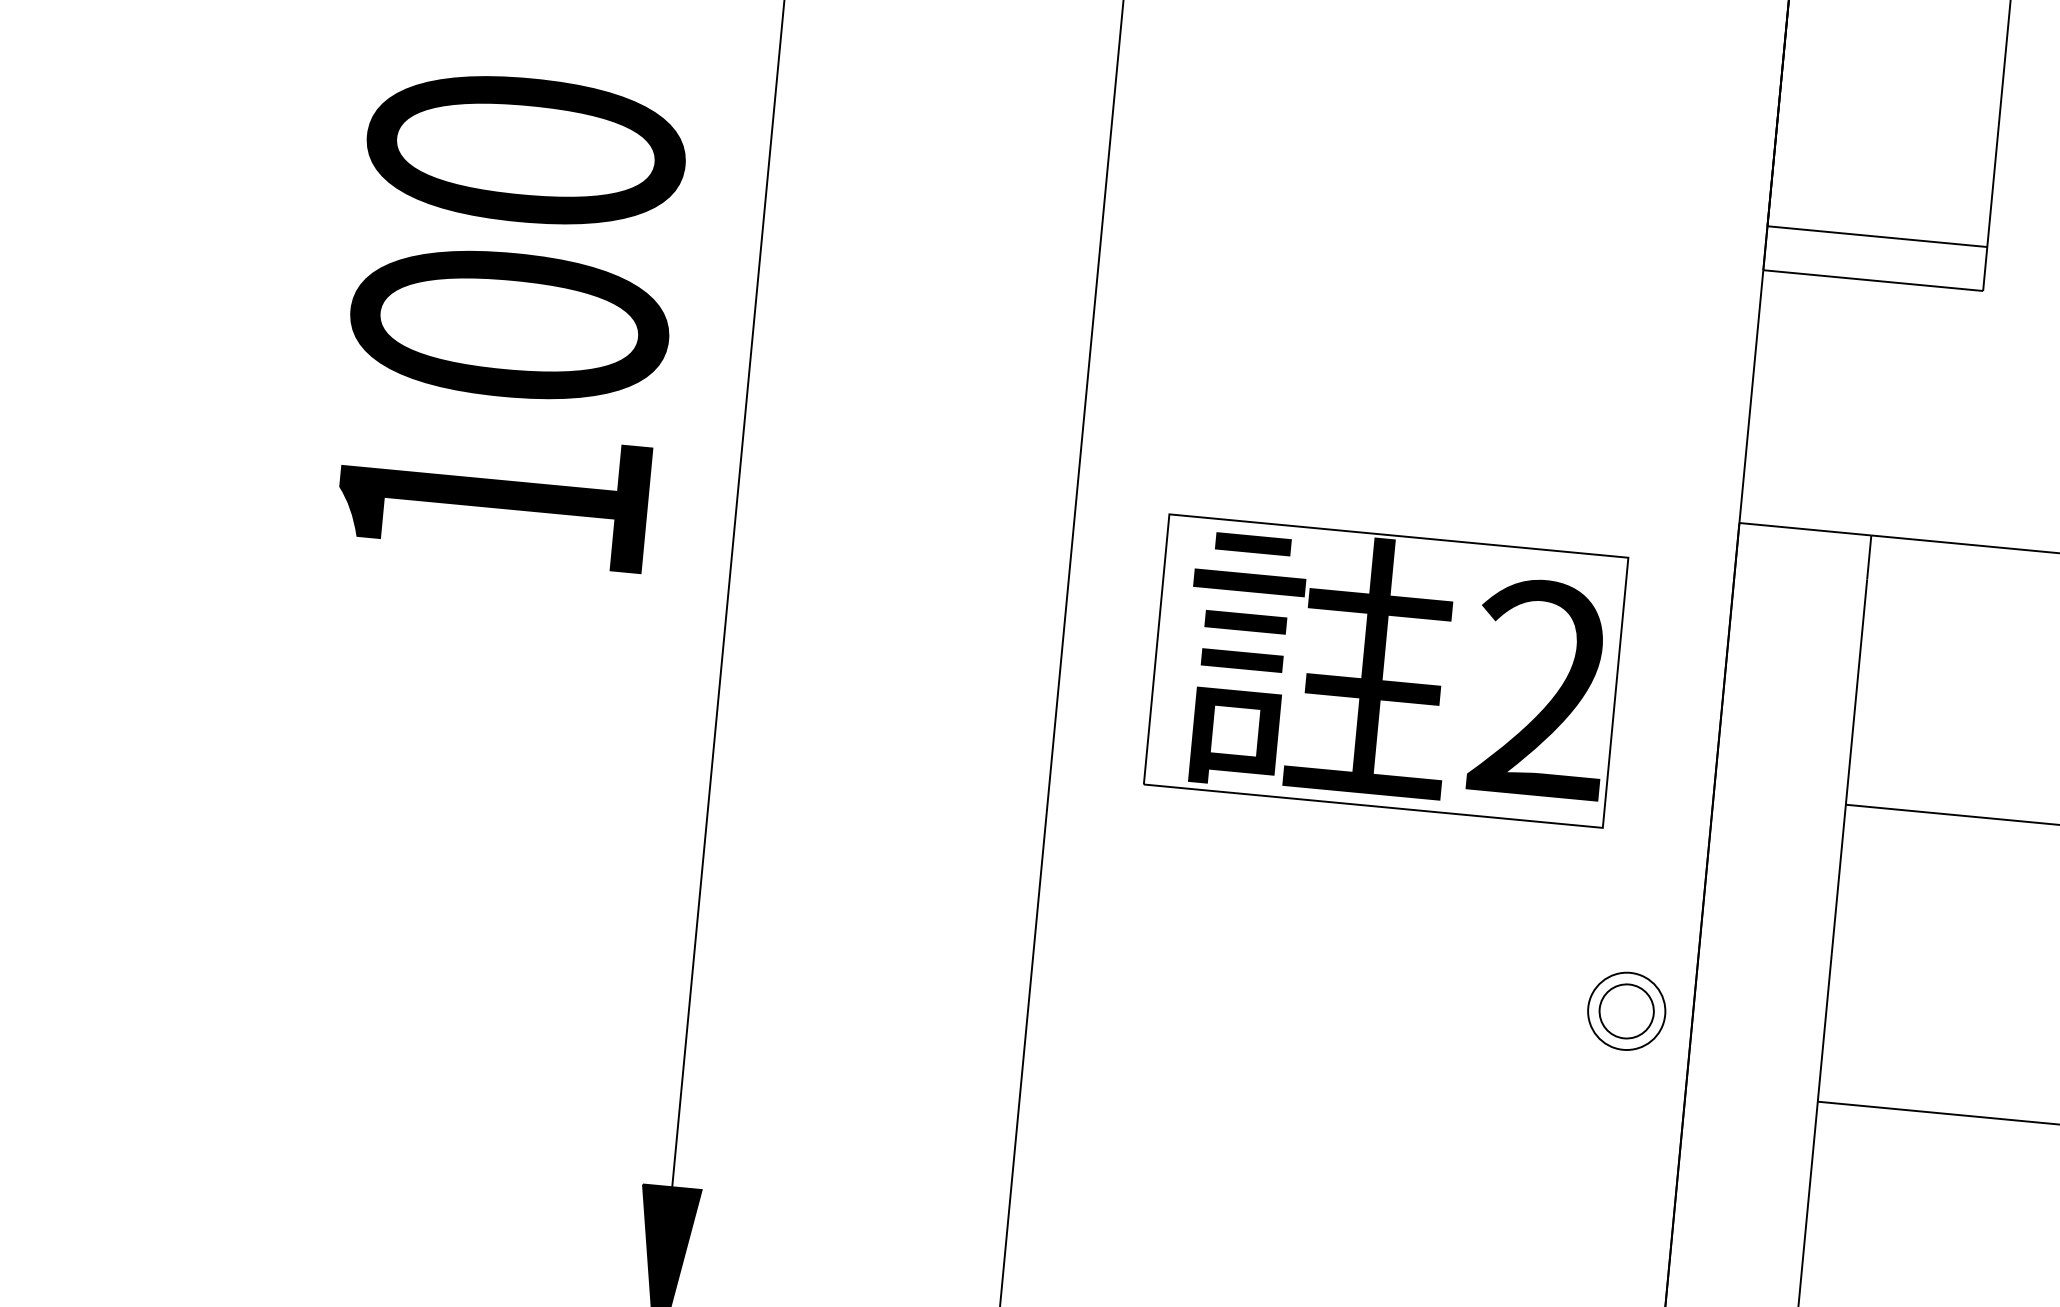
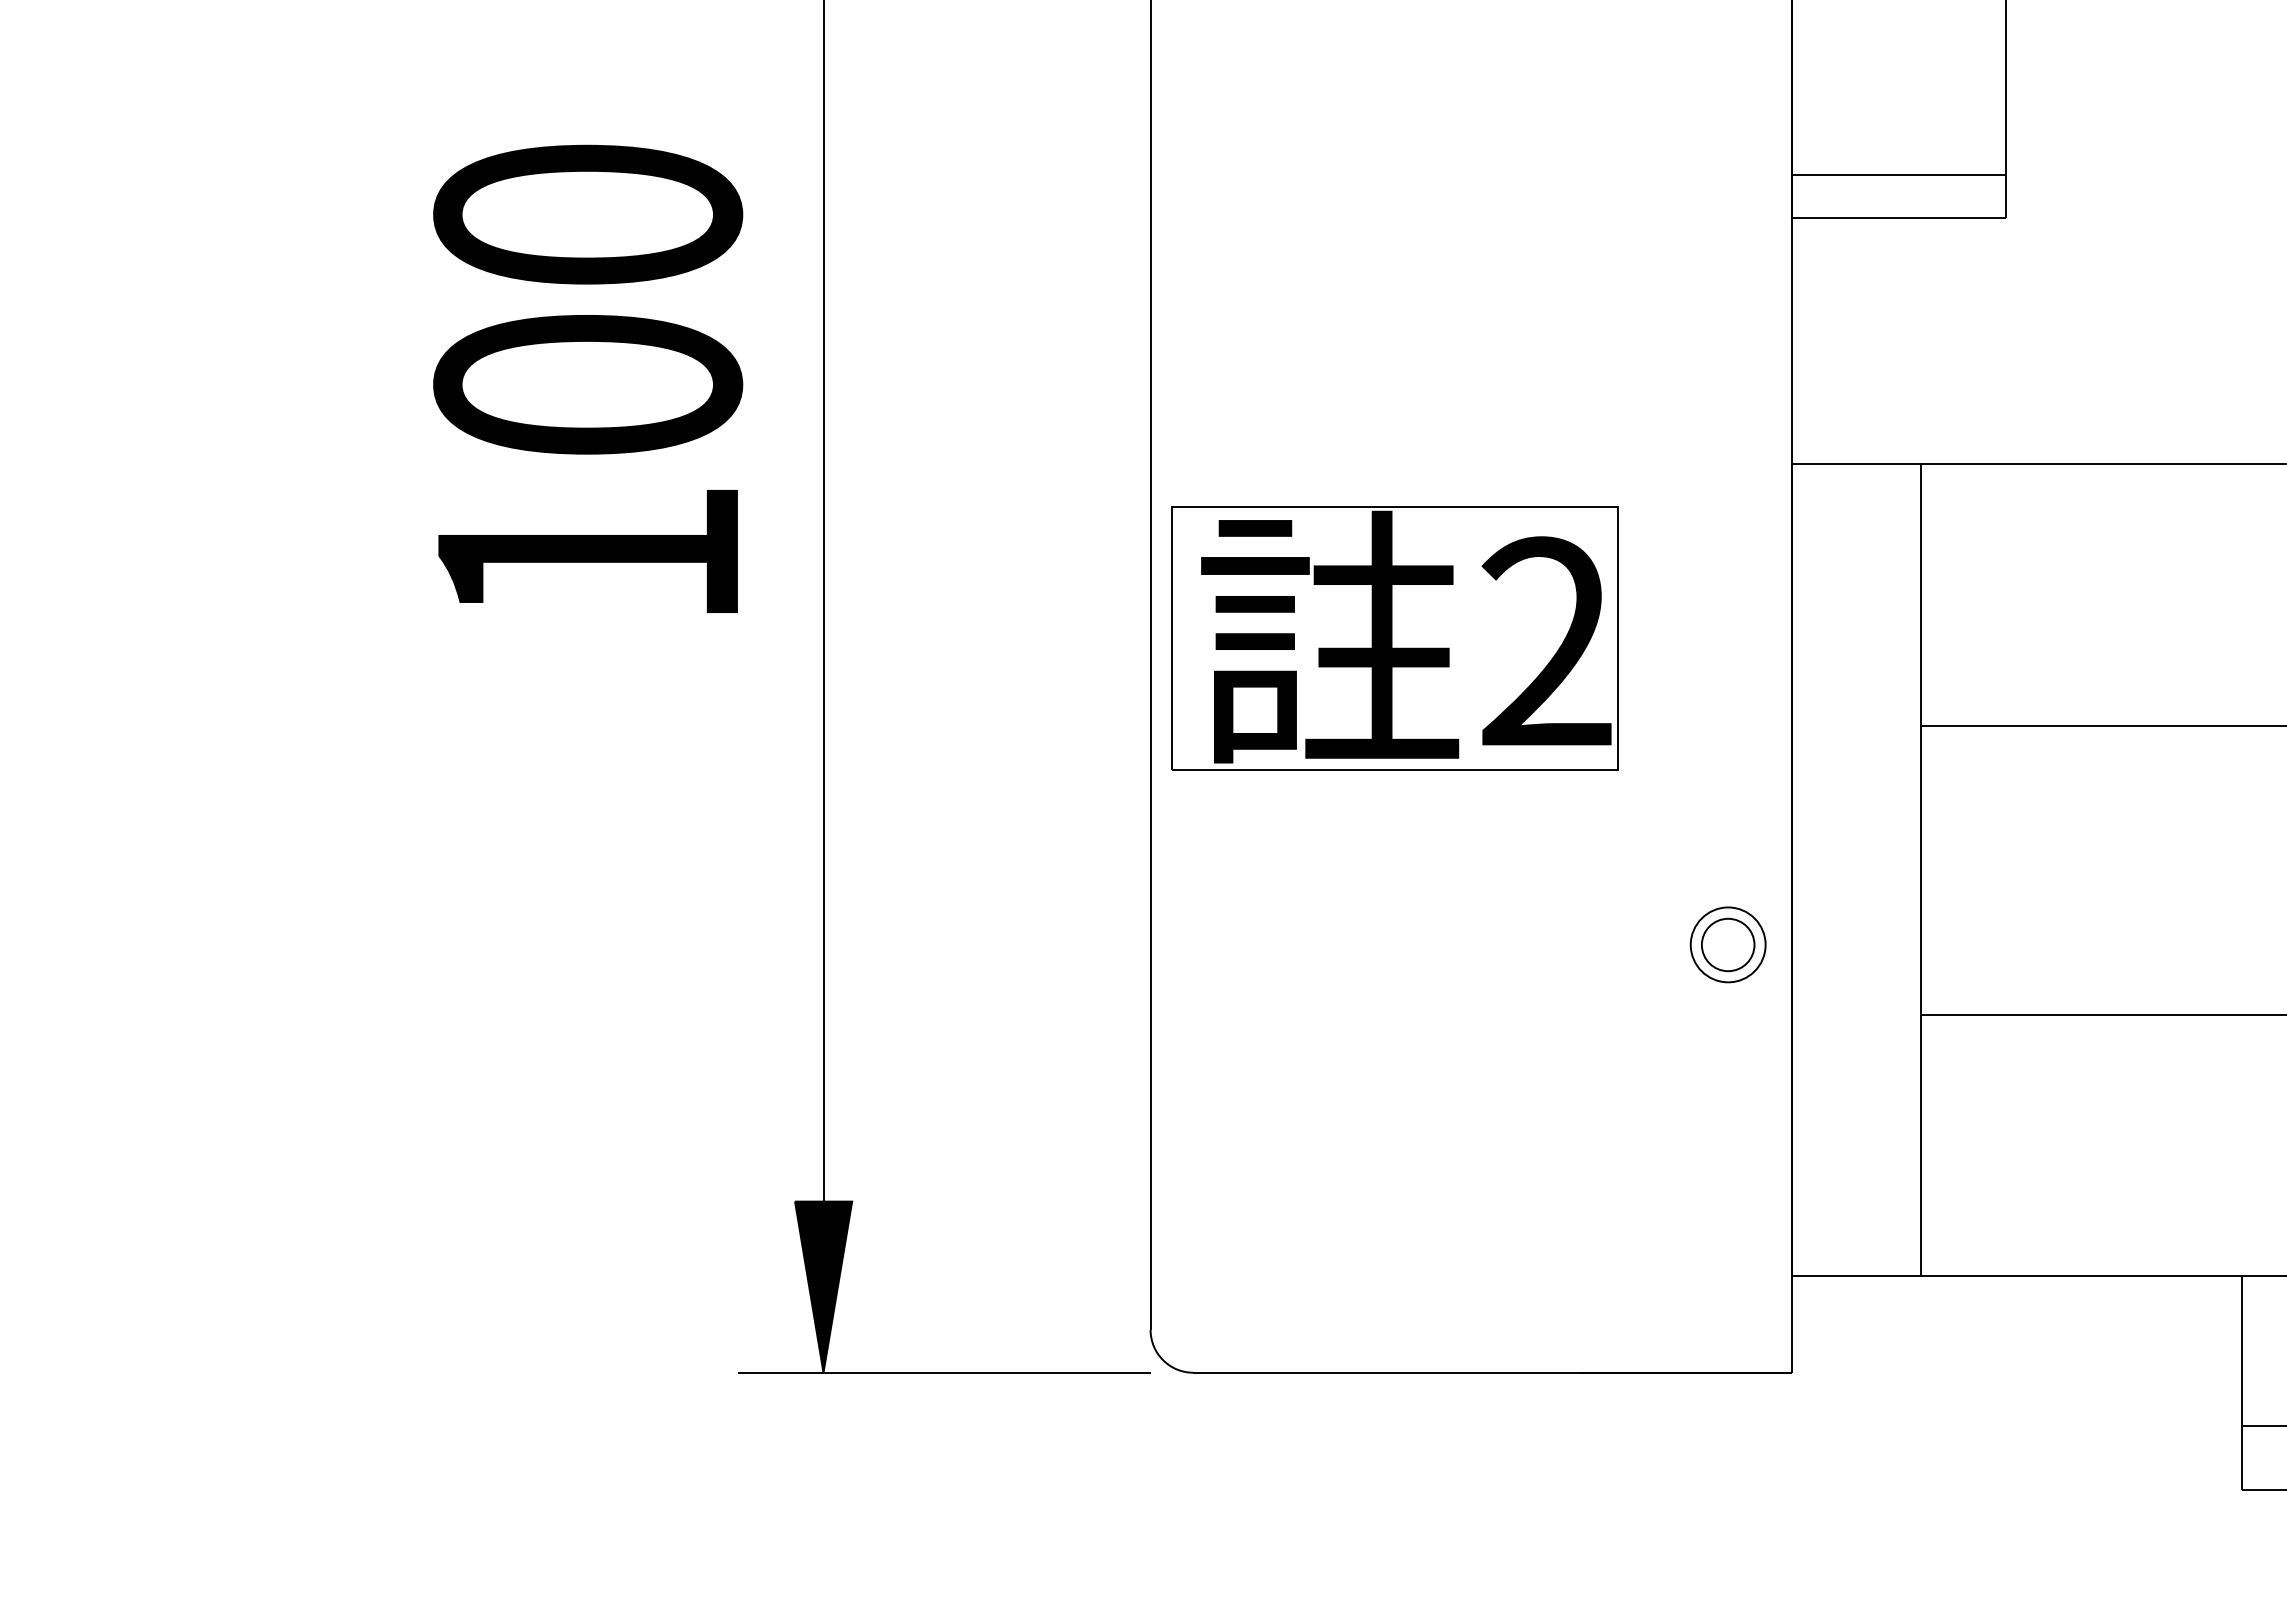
part: (1385, 670) -> (1394, 638), moved

